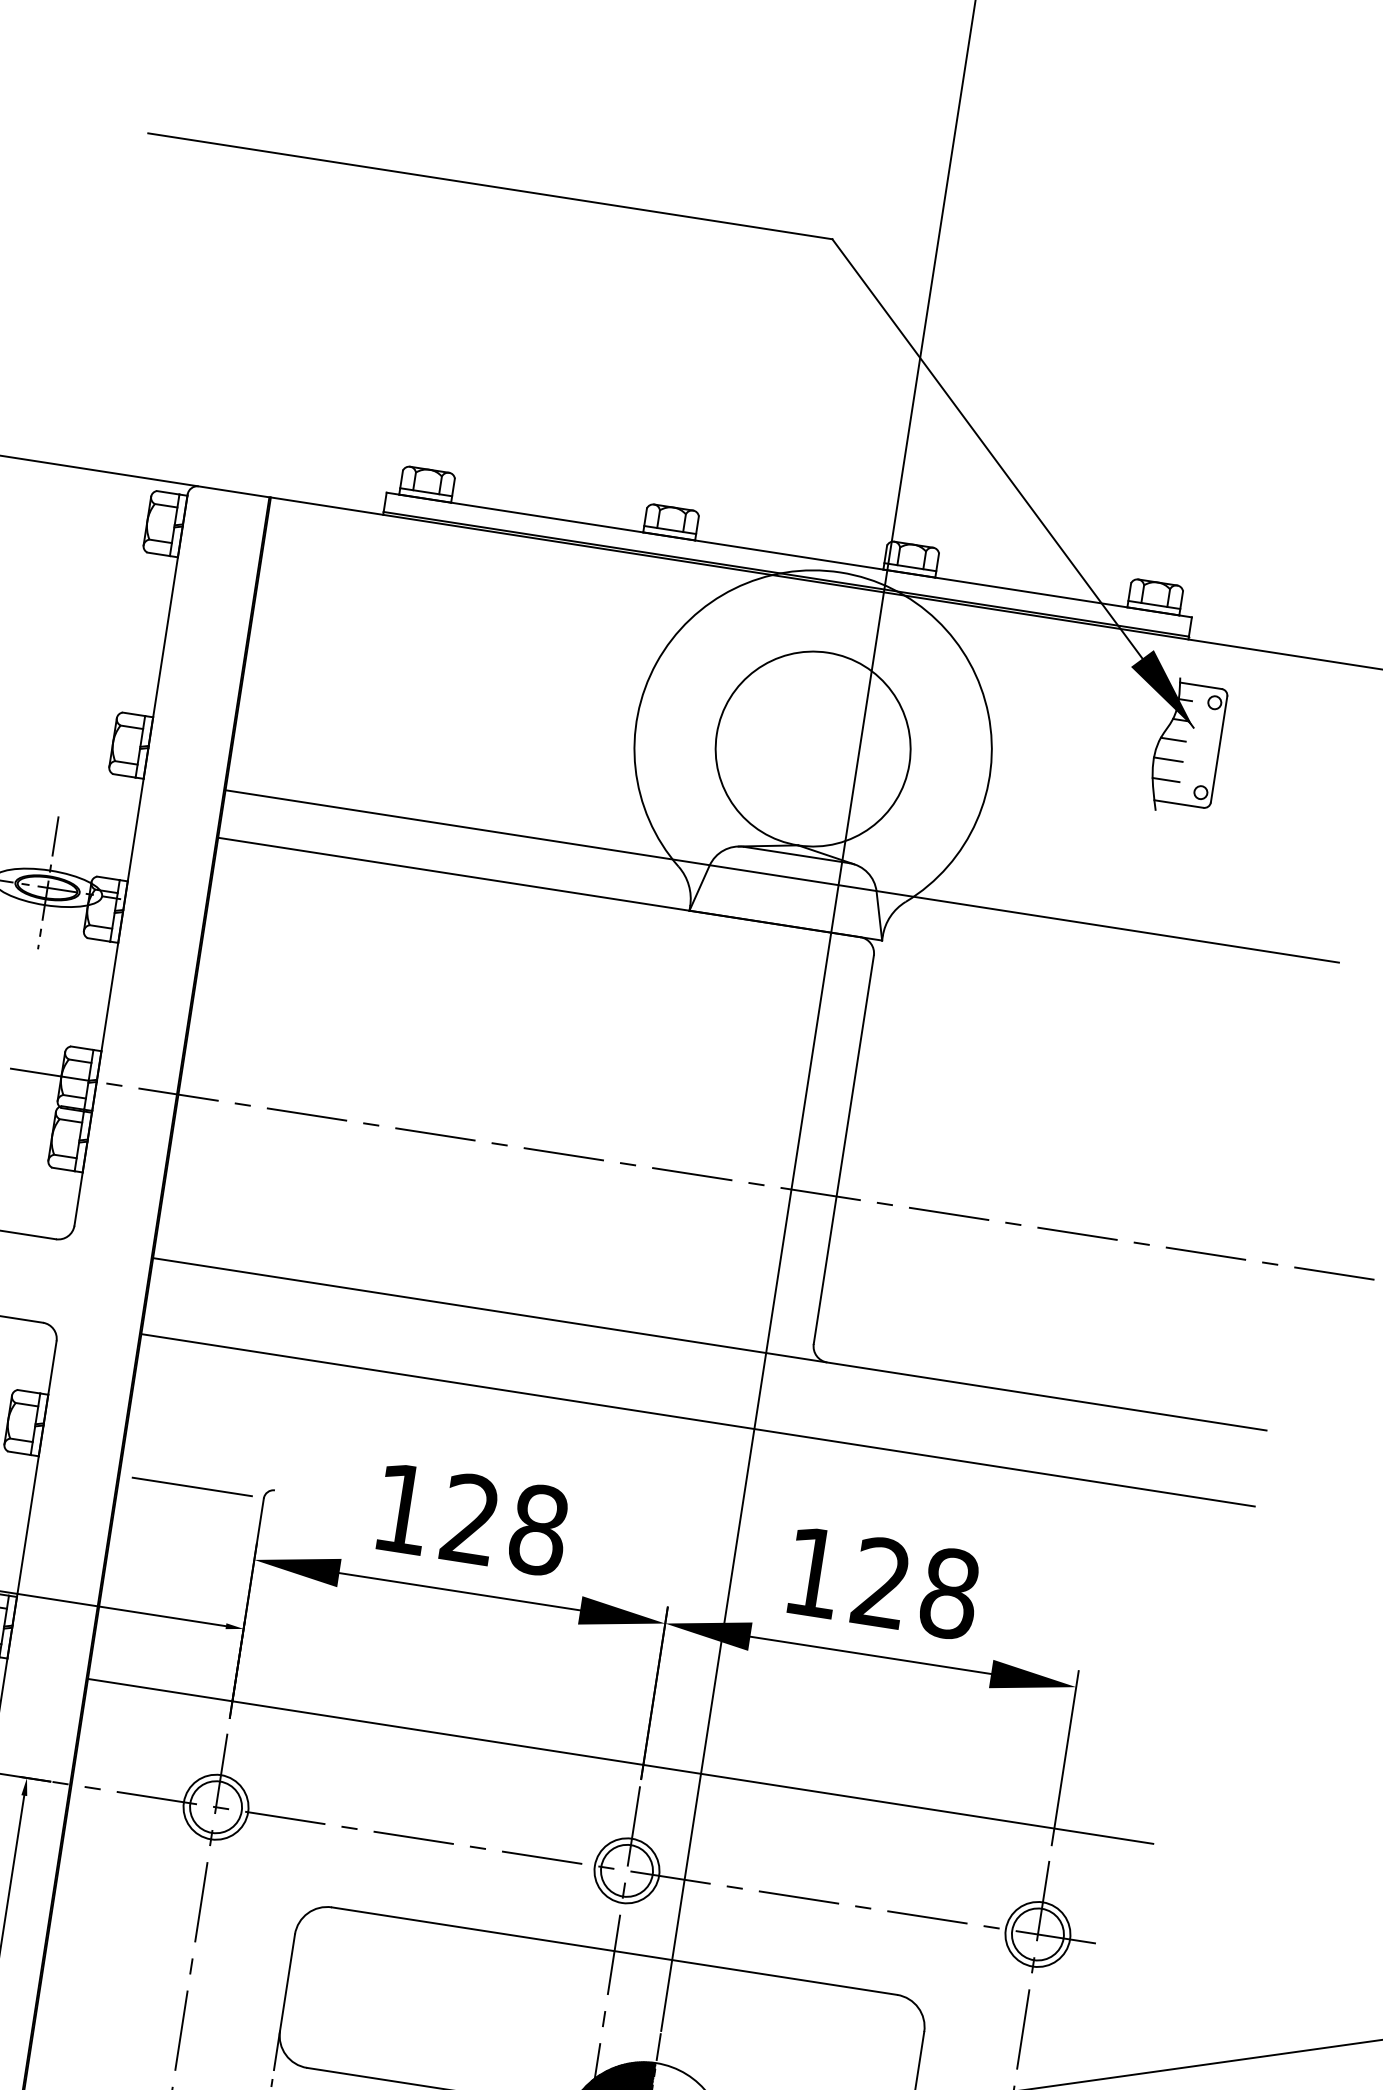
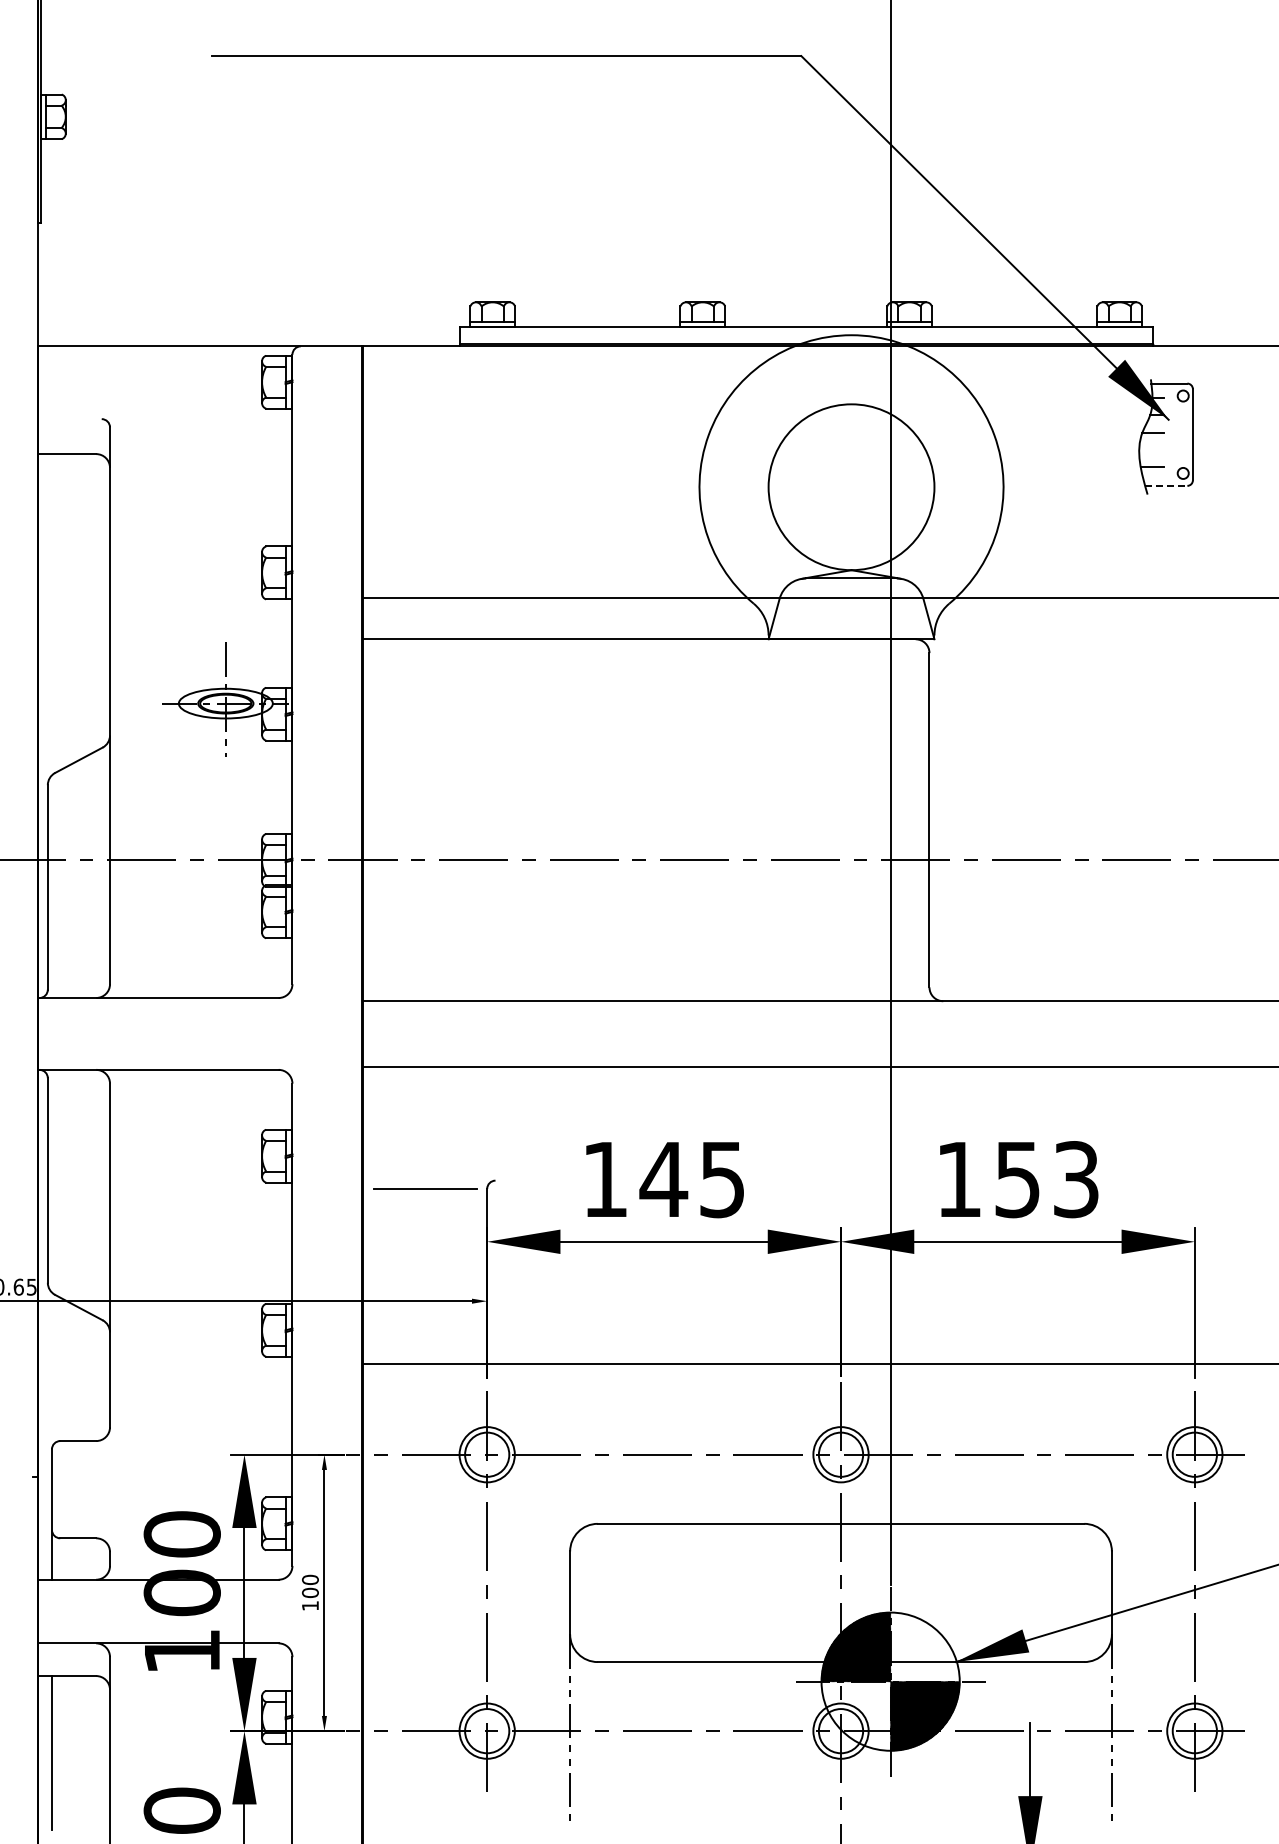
line: (1168, 759) -> (1151, 449), removed
line: (1179, 803) -> (1166, 485), solid -> dashed
text: (503, 1524) -> (692, 1179), 128 -> 145
text: (916, 1588) -> (1047, 1179), 128 -> 153

